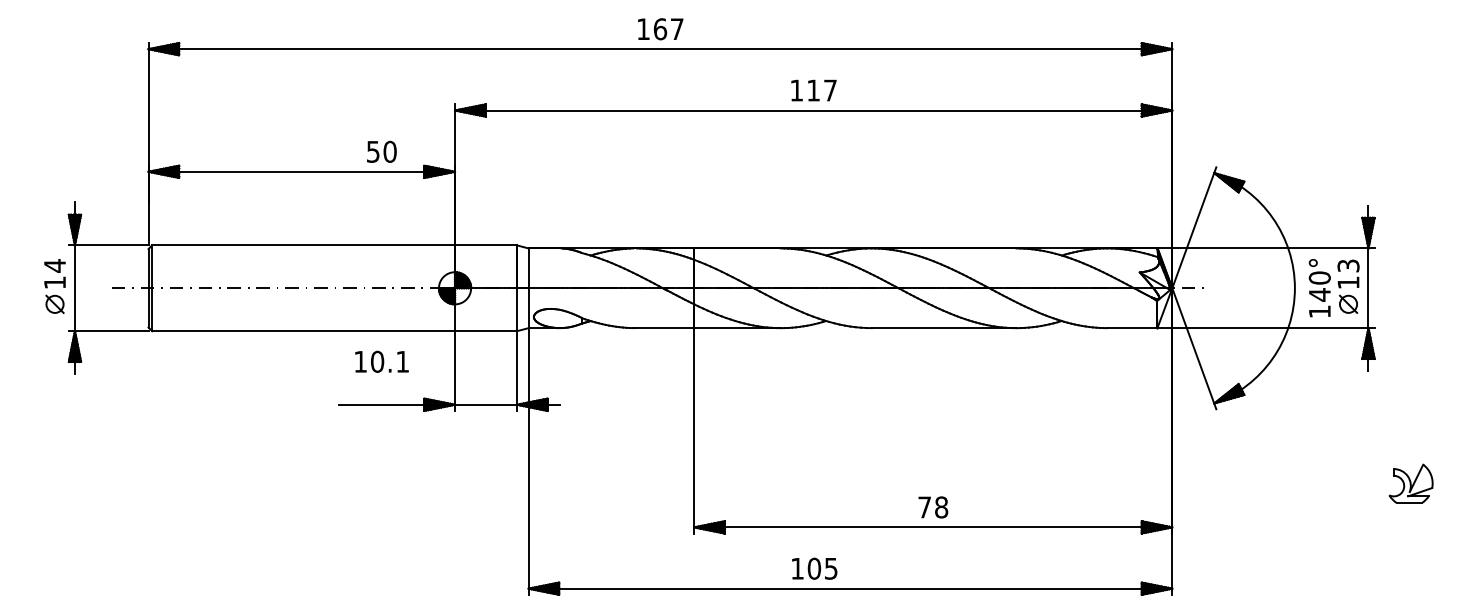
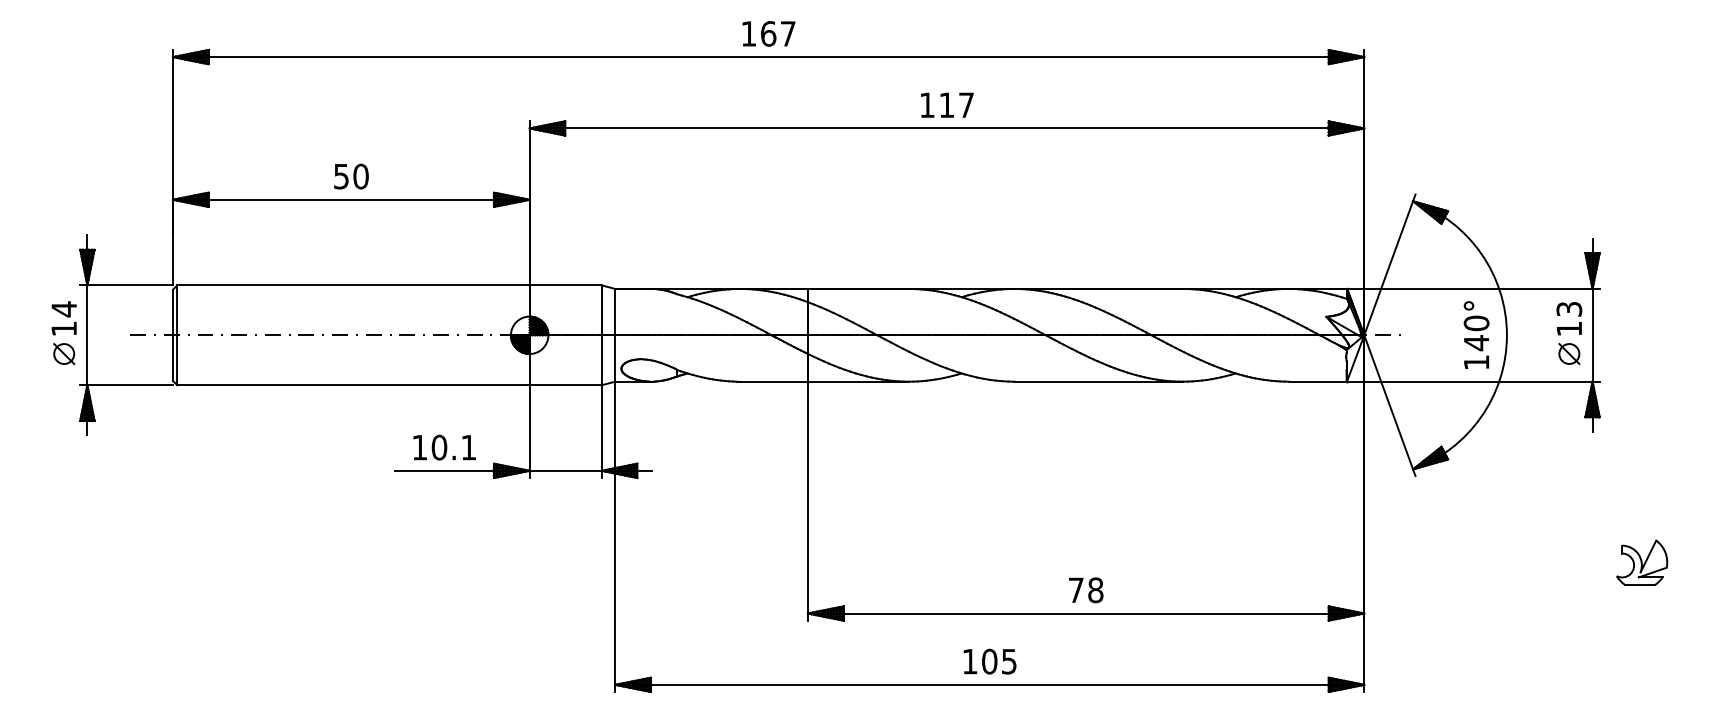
text: (381, 151) -> (351, 176), moved
text: (1319, 288) -> (1476, 335), moved
text: (381, 361) -> (444, 447), moved
text: (814, 568) -> (989, 661), moved

